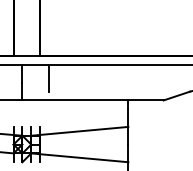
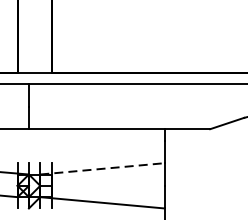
line: (48, 78) -> (62, 101), removed
line: (79, 131) -> (102, 169), solid -> dashed

